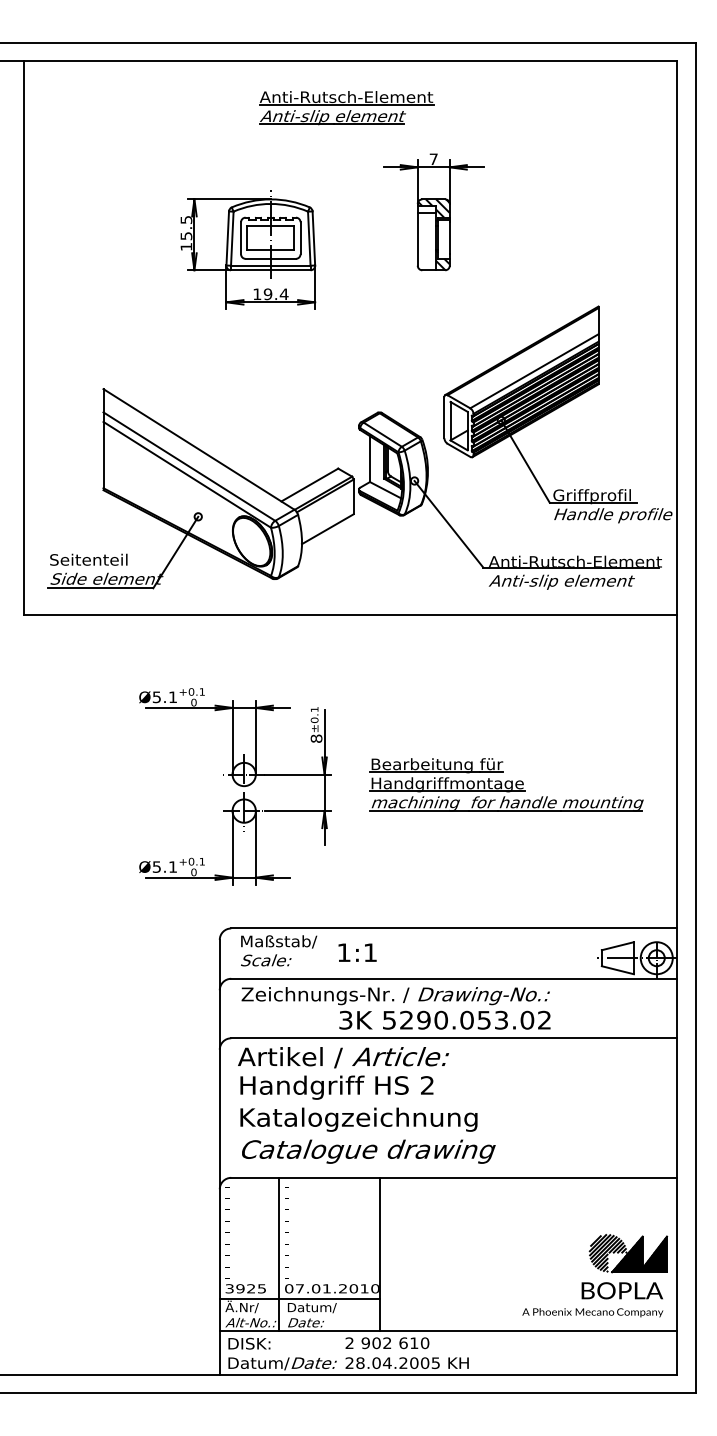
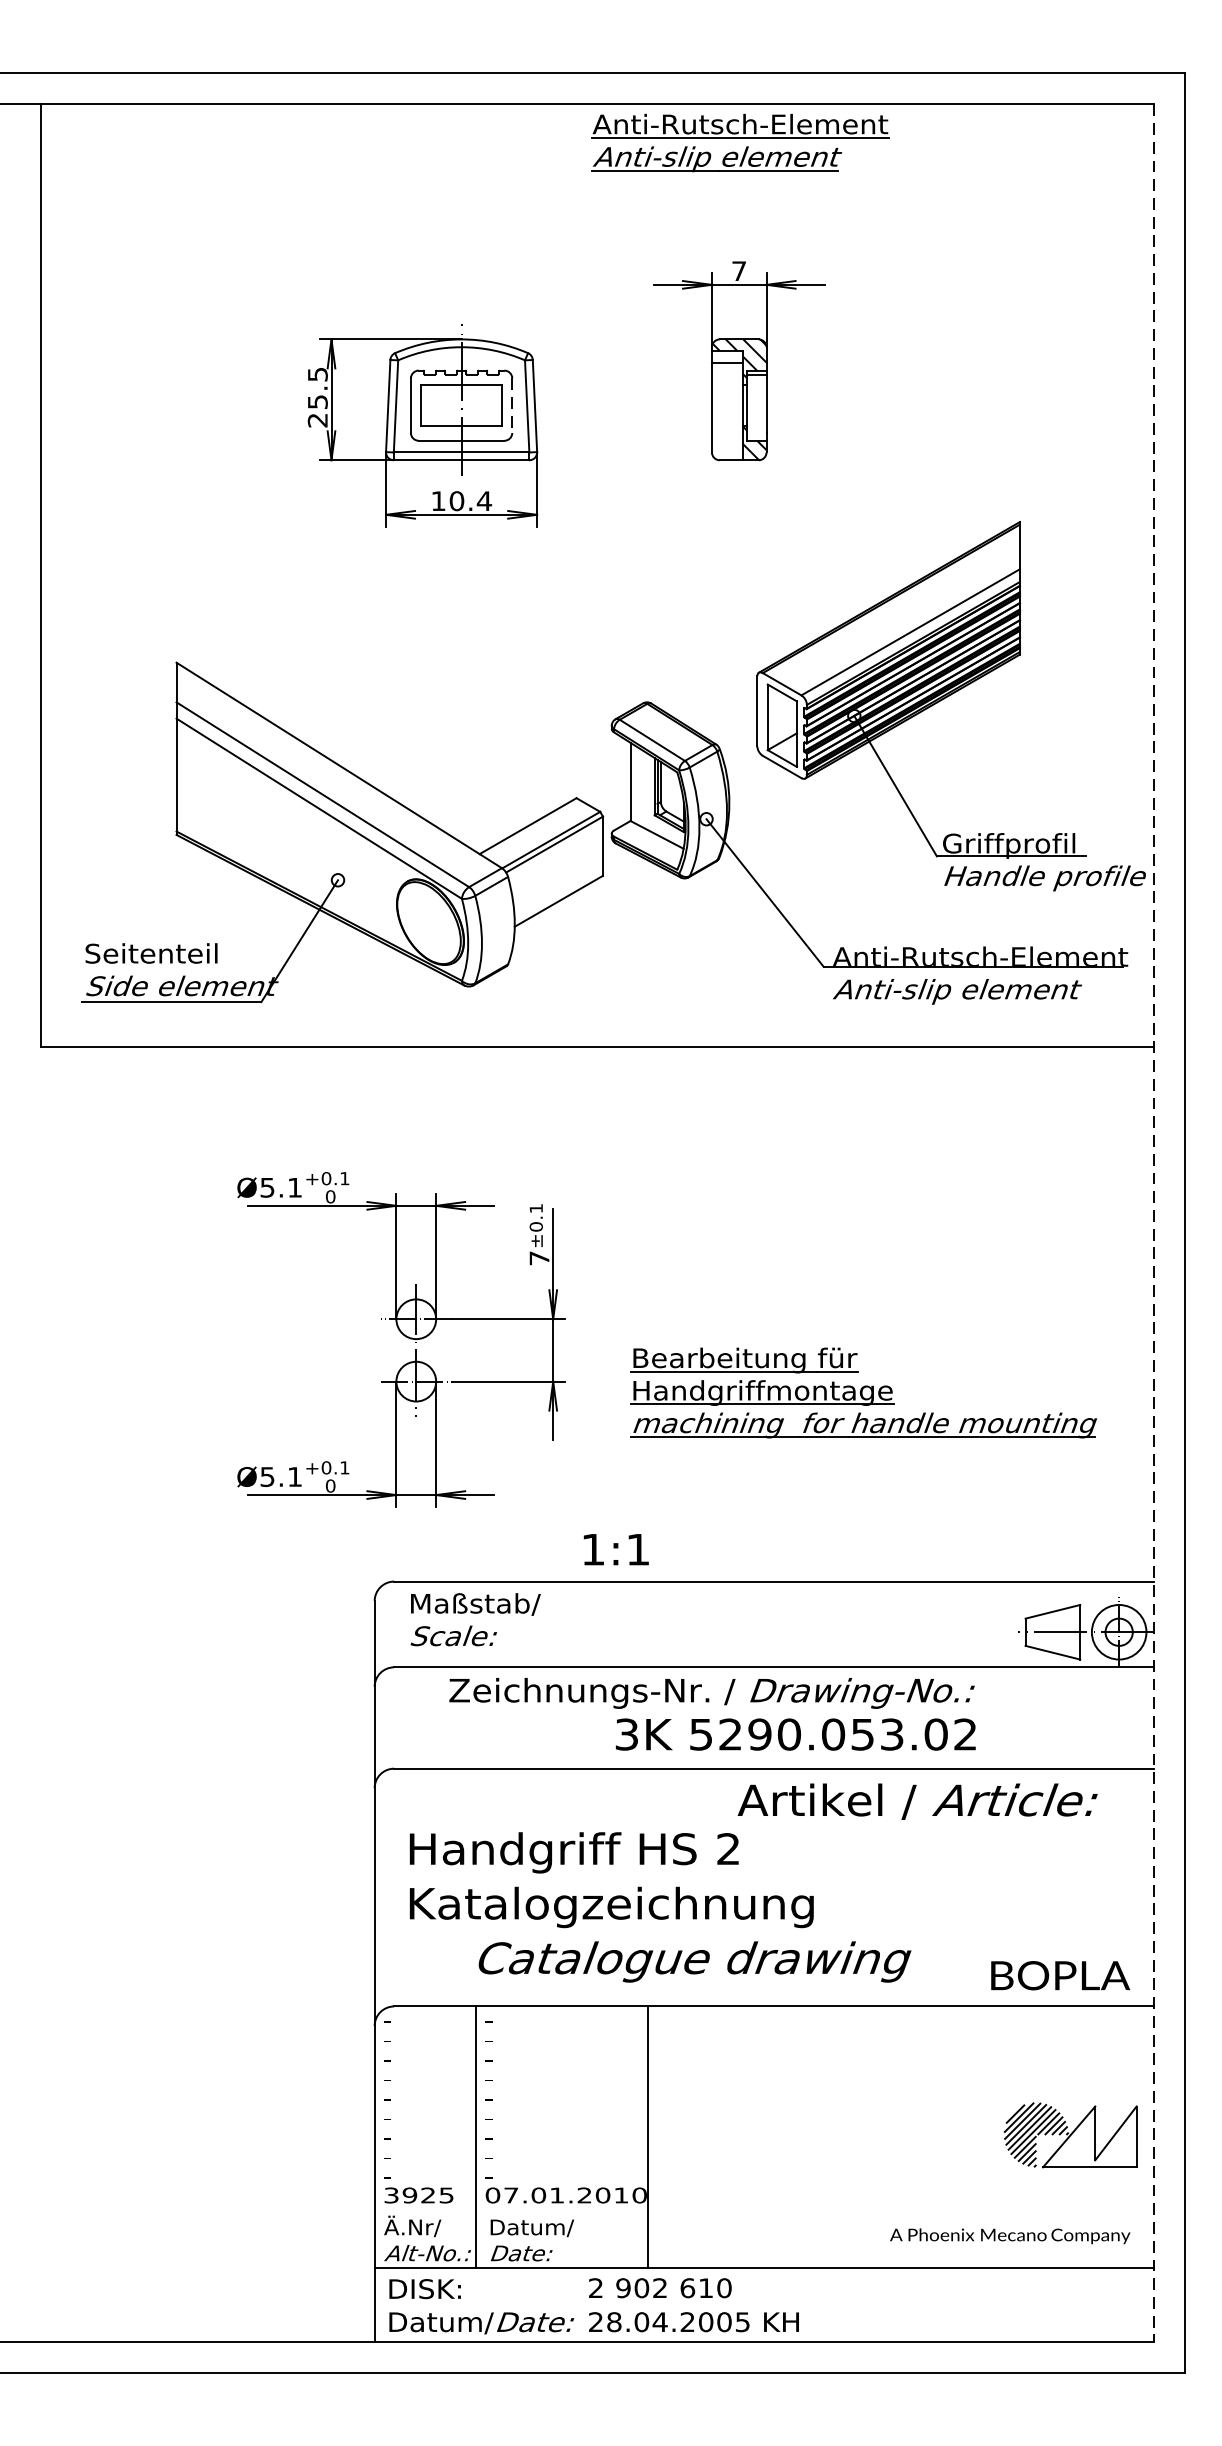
part: (346, 108) -> (740, 143), moved
line: (300, 238) -> (512, 406), solid -> dashed
text: (186, 246) -> (317, 419), 15.5 -> 25.5
text: (267, 294) -> (455, 501), 19.4 -> 10.4
line: (677, 718) -> (1154, 1223), solid -> dashed
text: (316, 738) -> (539, 1257), 8 -> 7
part: (506, 784) -> (863, 1392), moved
text: (357, 952) -> (616, 1549), moved
text: (395, 1008) -> (711, 1714), moved
text: (343, 1057) -> (917, 1801), moved
text: (368, 1151) -> (694, 1961), moved
hatch: (639, 1254) -> (1089, 2137), removed
text: (621, 1290) -> (1059, 1975), moved
line: (299, 1299) -> (510, 2213), removed

